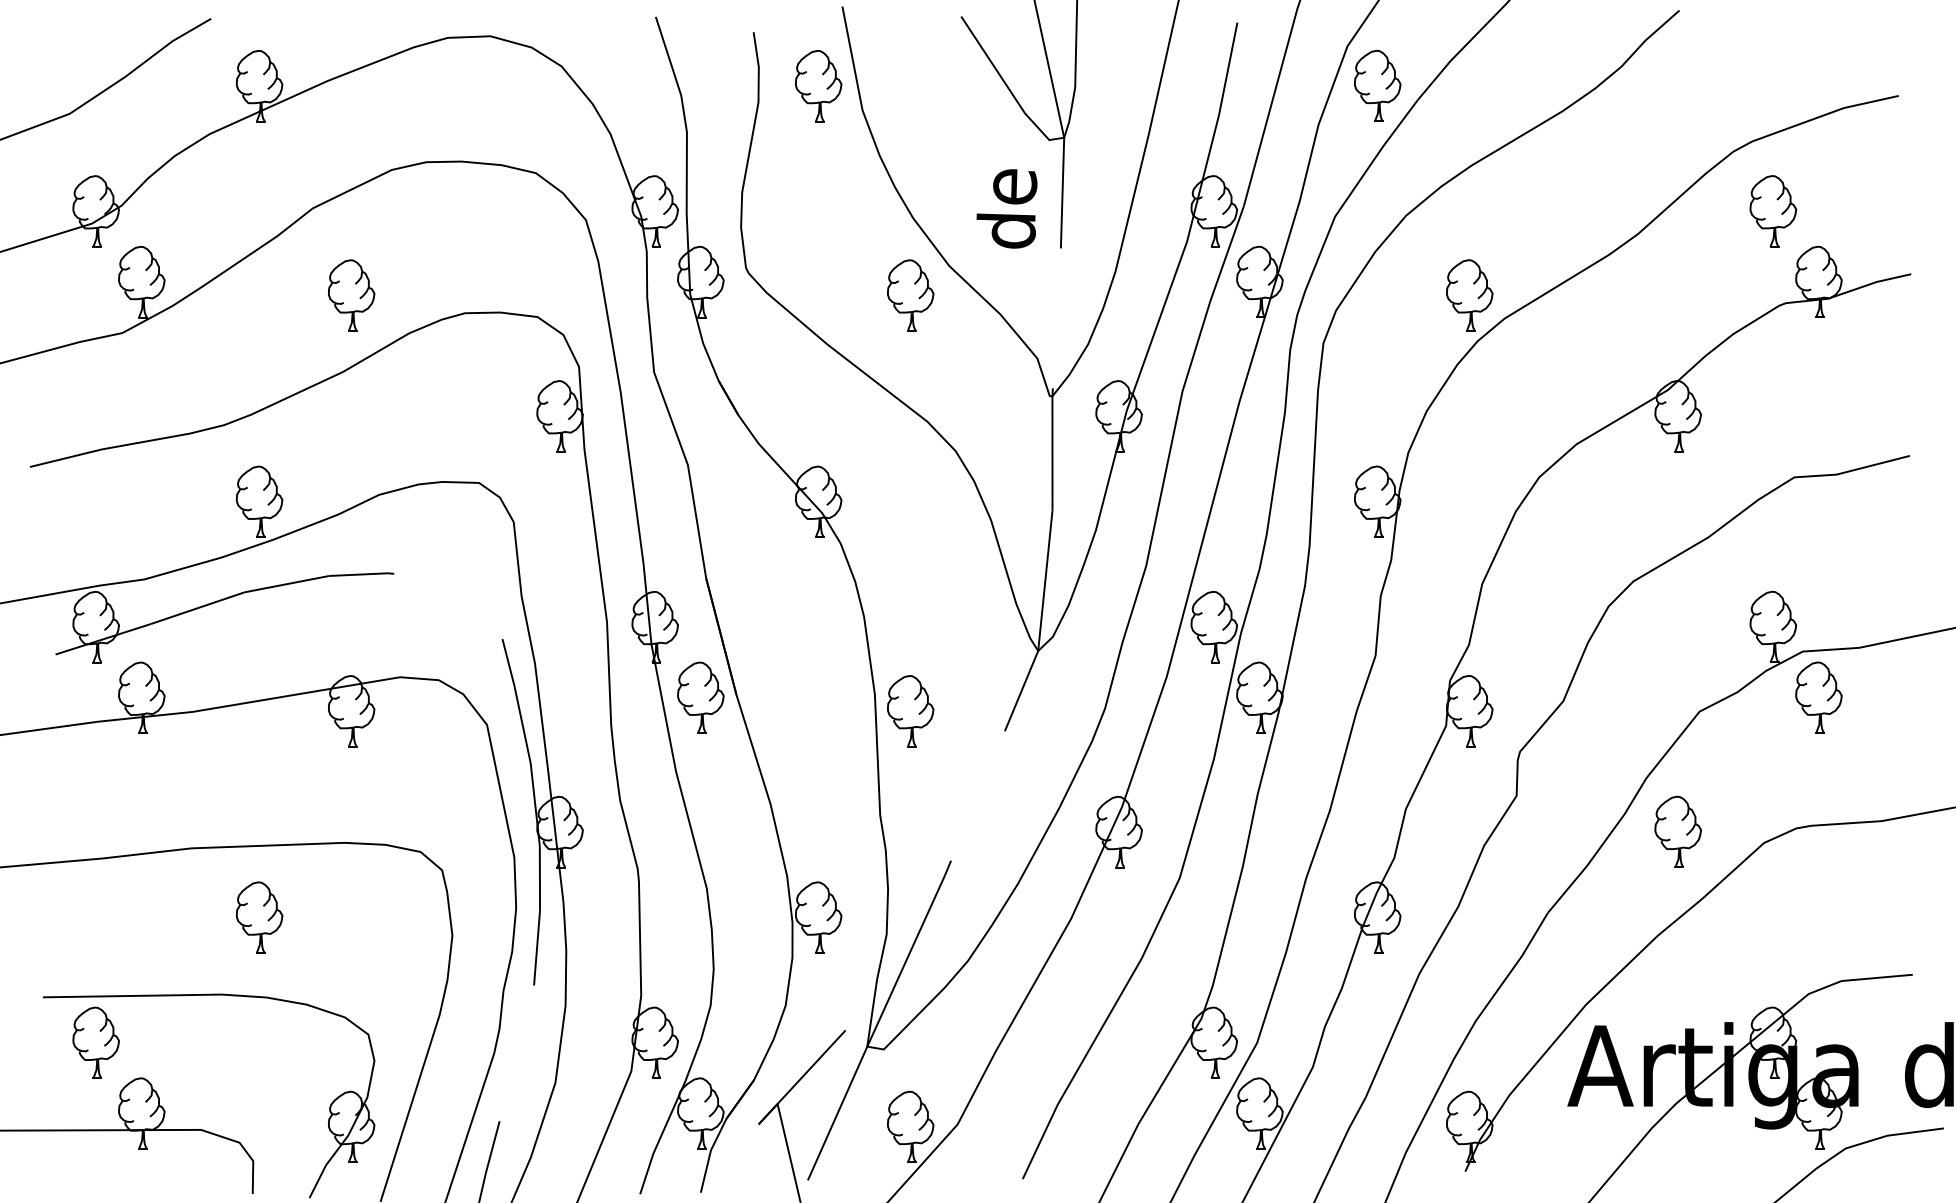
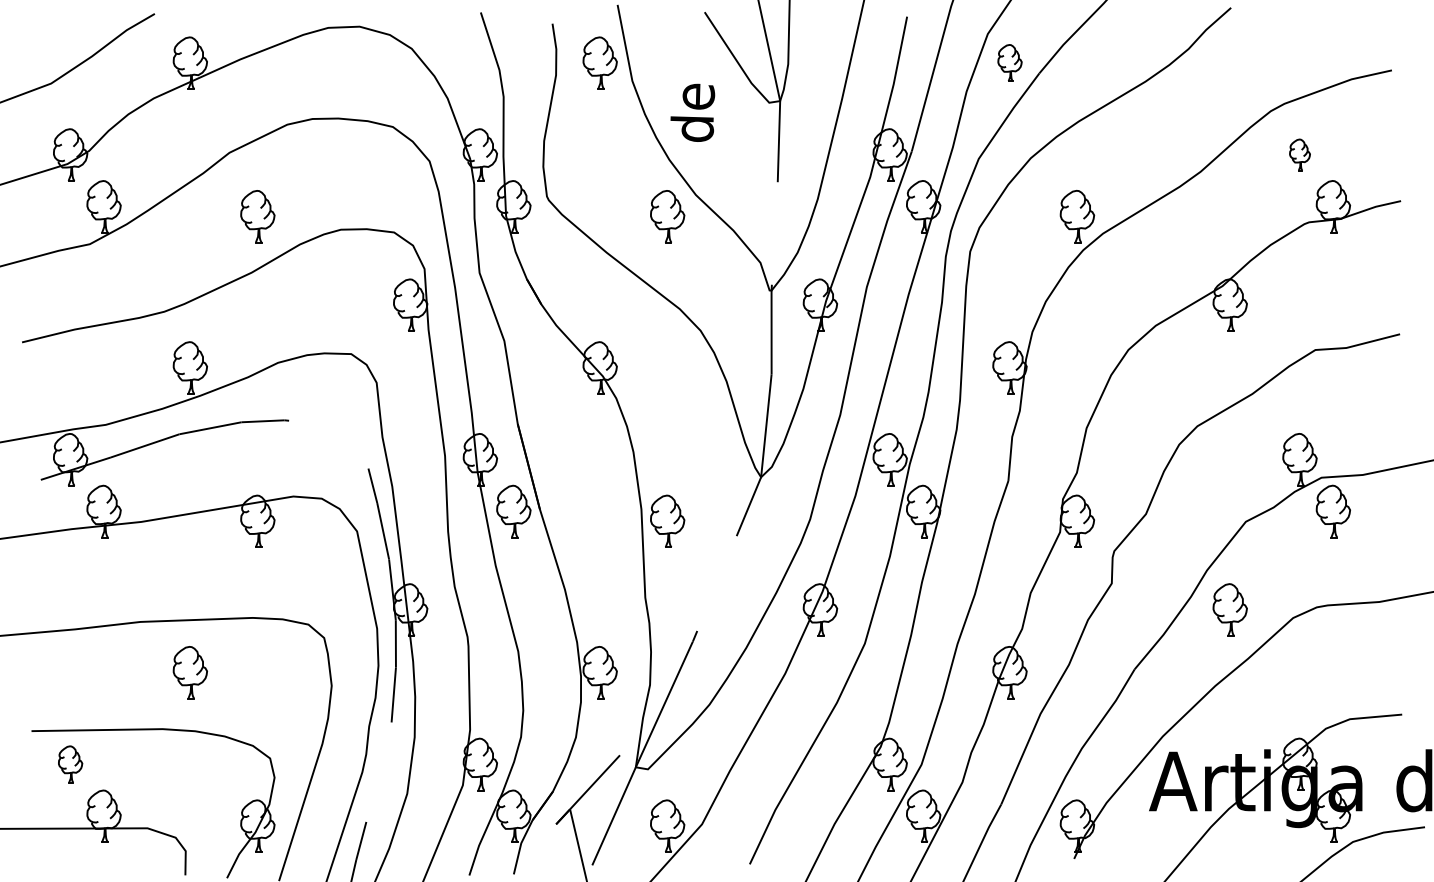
part: (1377, 85) -> (1009, 62), size x0.7
text: (1006, 208) -> (692, 112), moved
part: (1773, 211) -> (1300, 155), size x0.6
part: (95, 1042) -> (70, 764), size x0.7

